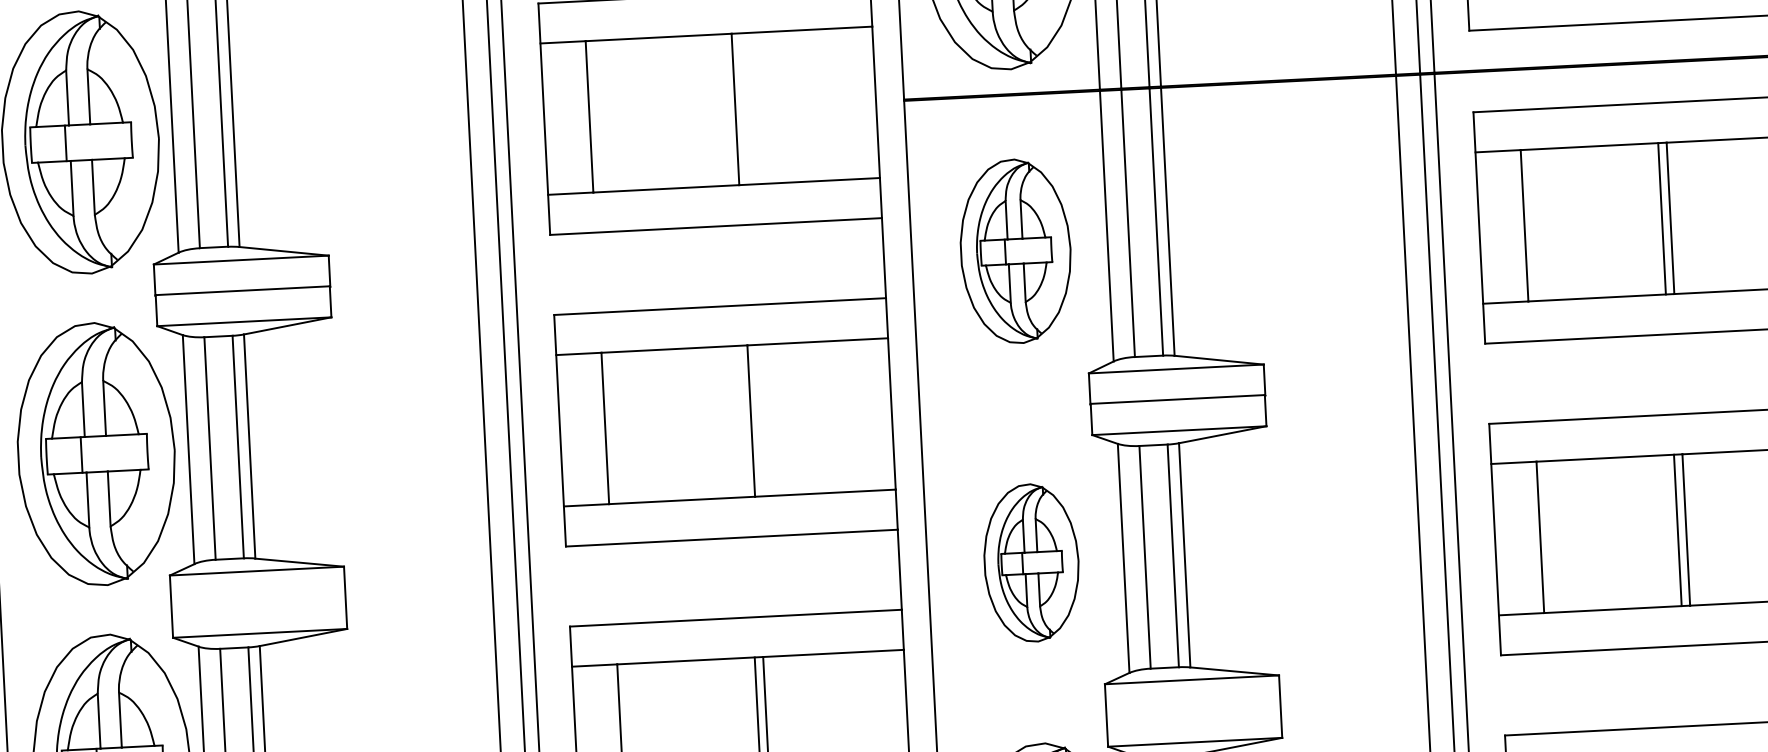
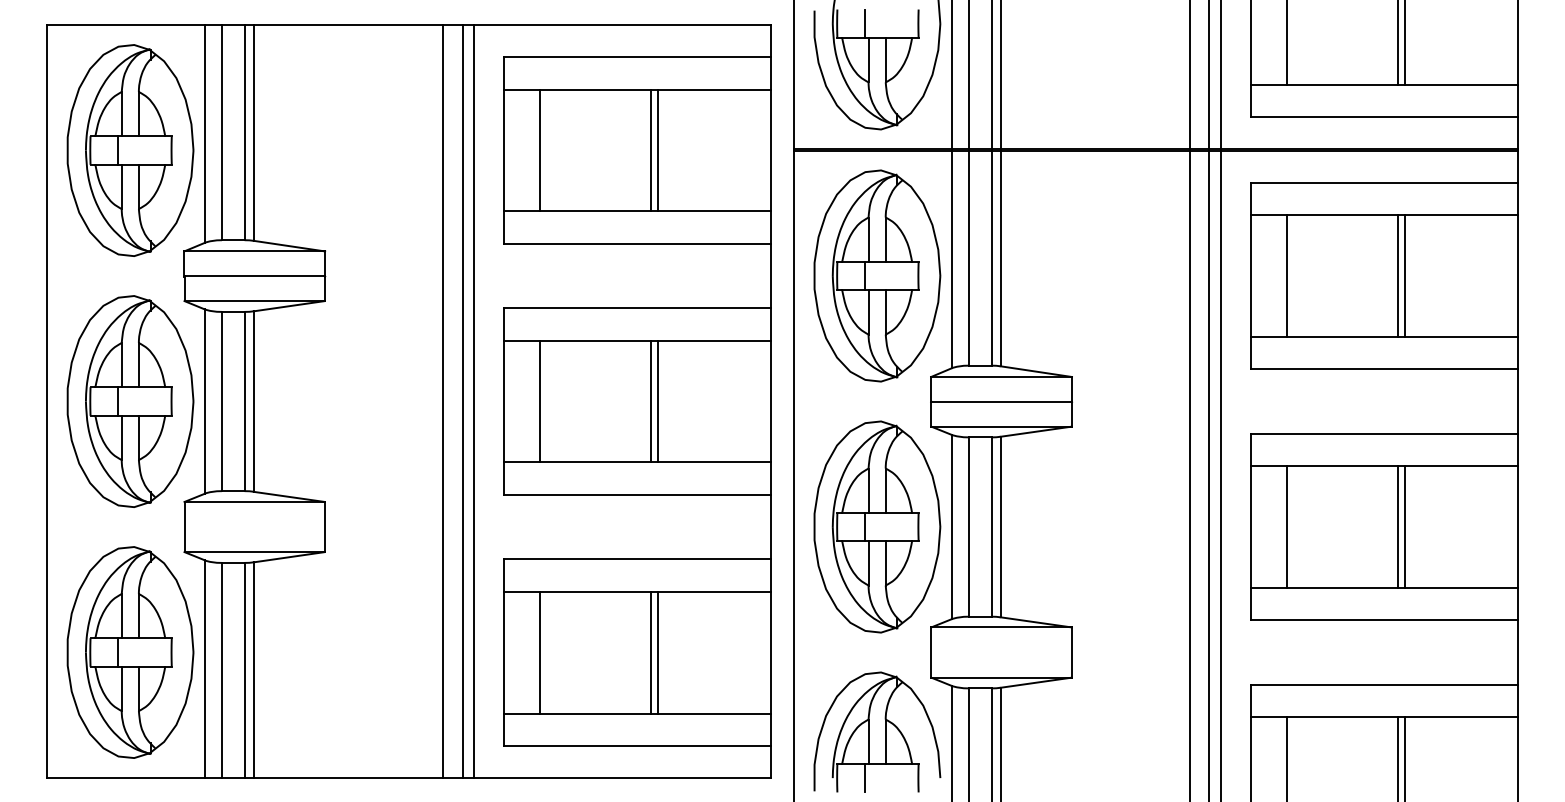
line: (727, 109) -> (651, 150), added
part: (1015, 250) -> (877, 275), size x1.43
line: (743, 421) -> (651, 401), added
part: (1031, 562) -> (877, 526), size x1.67

